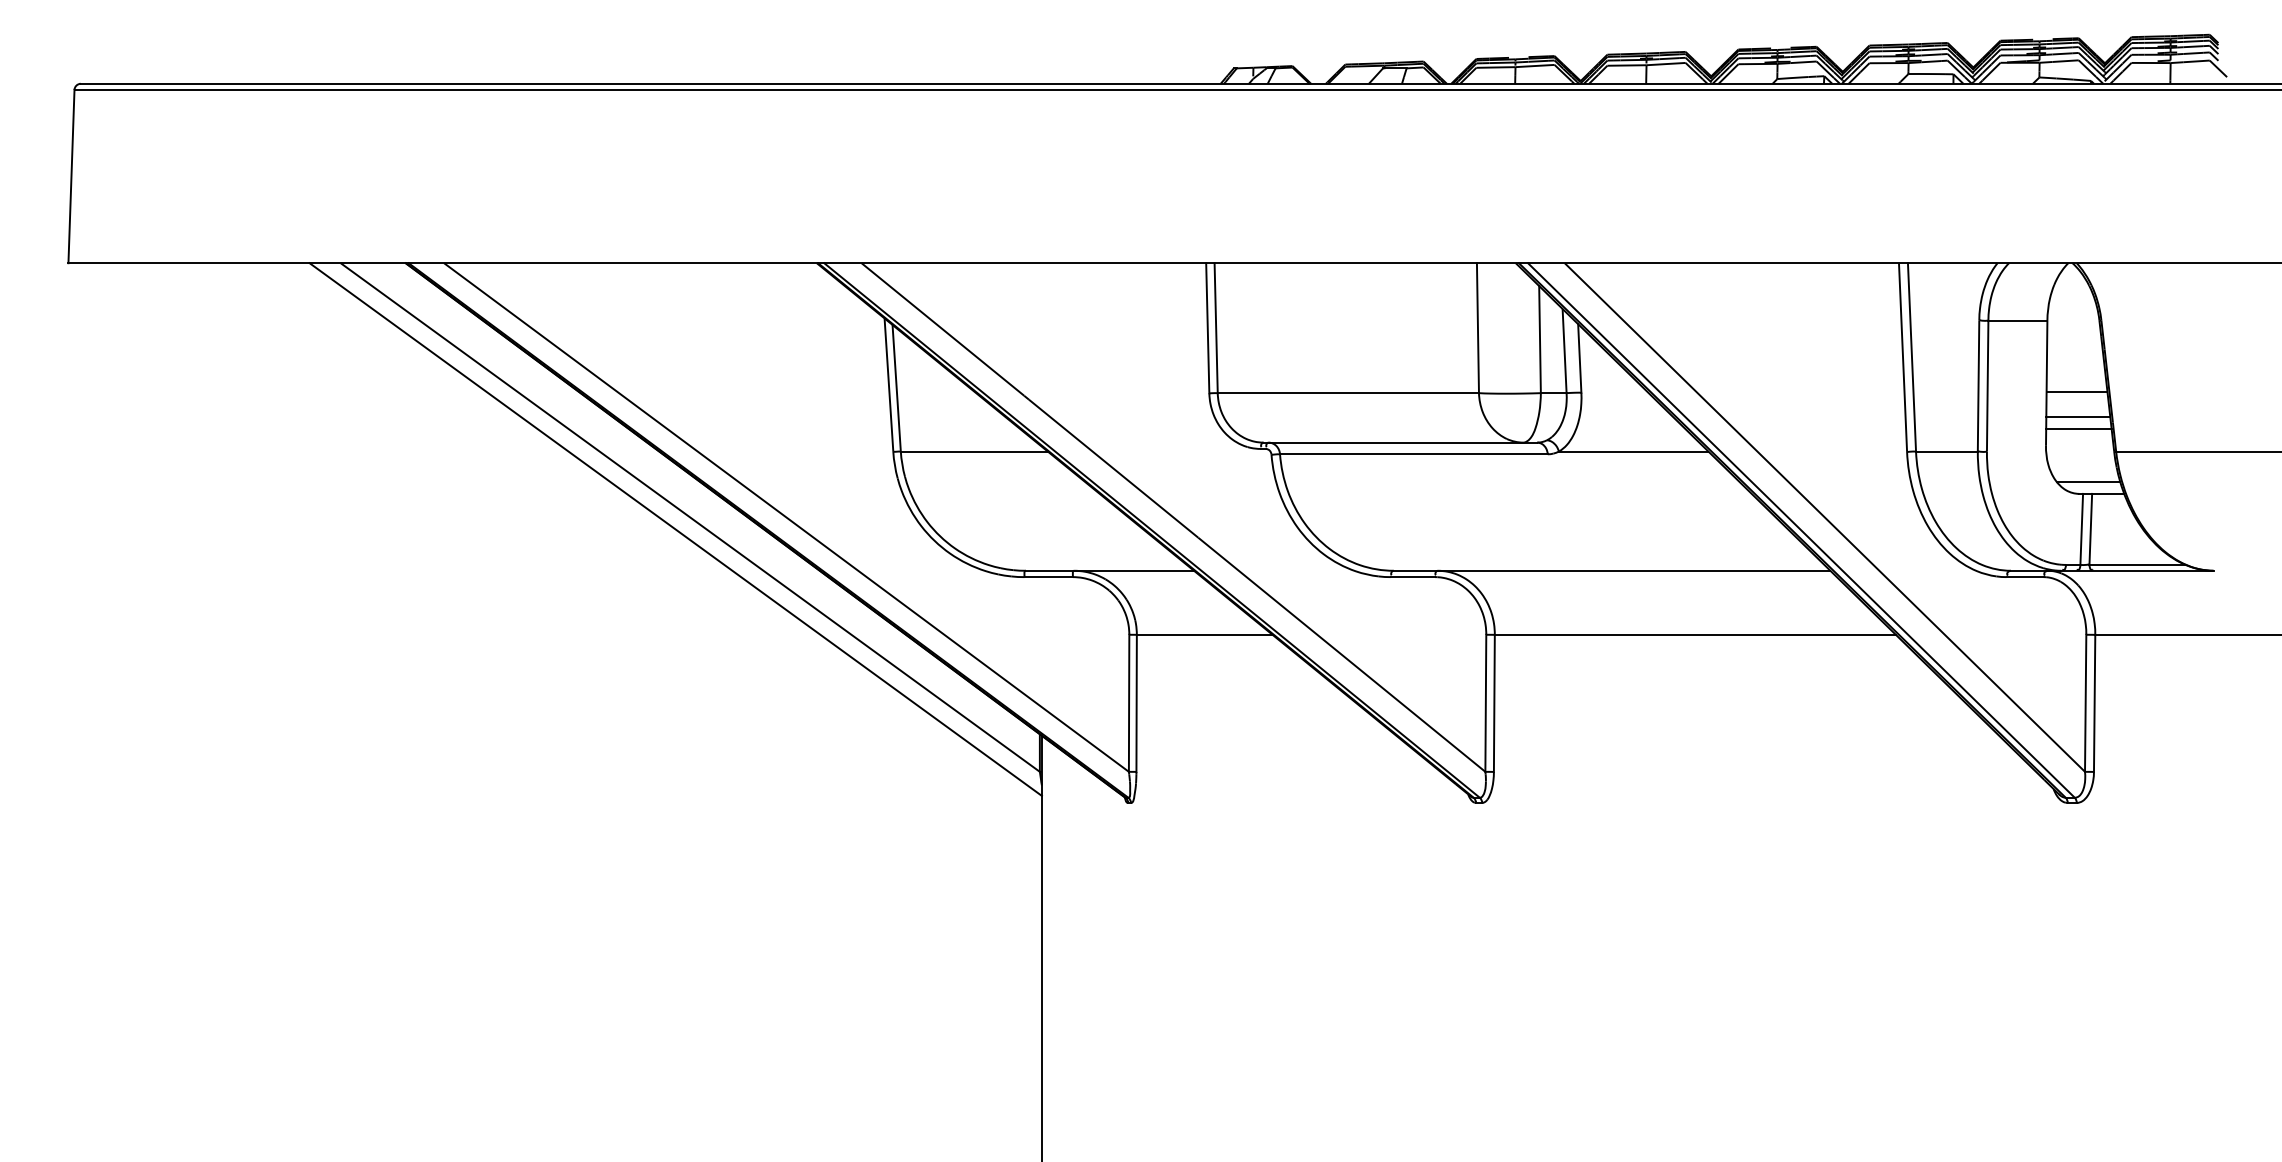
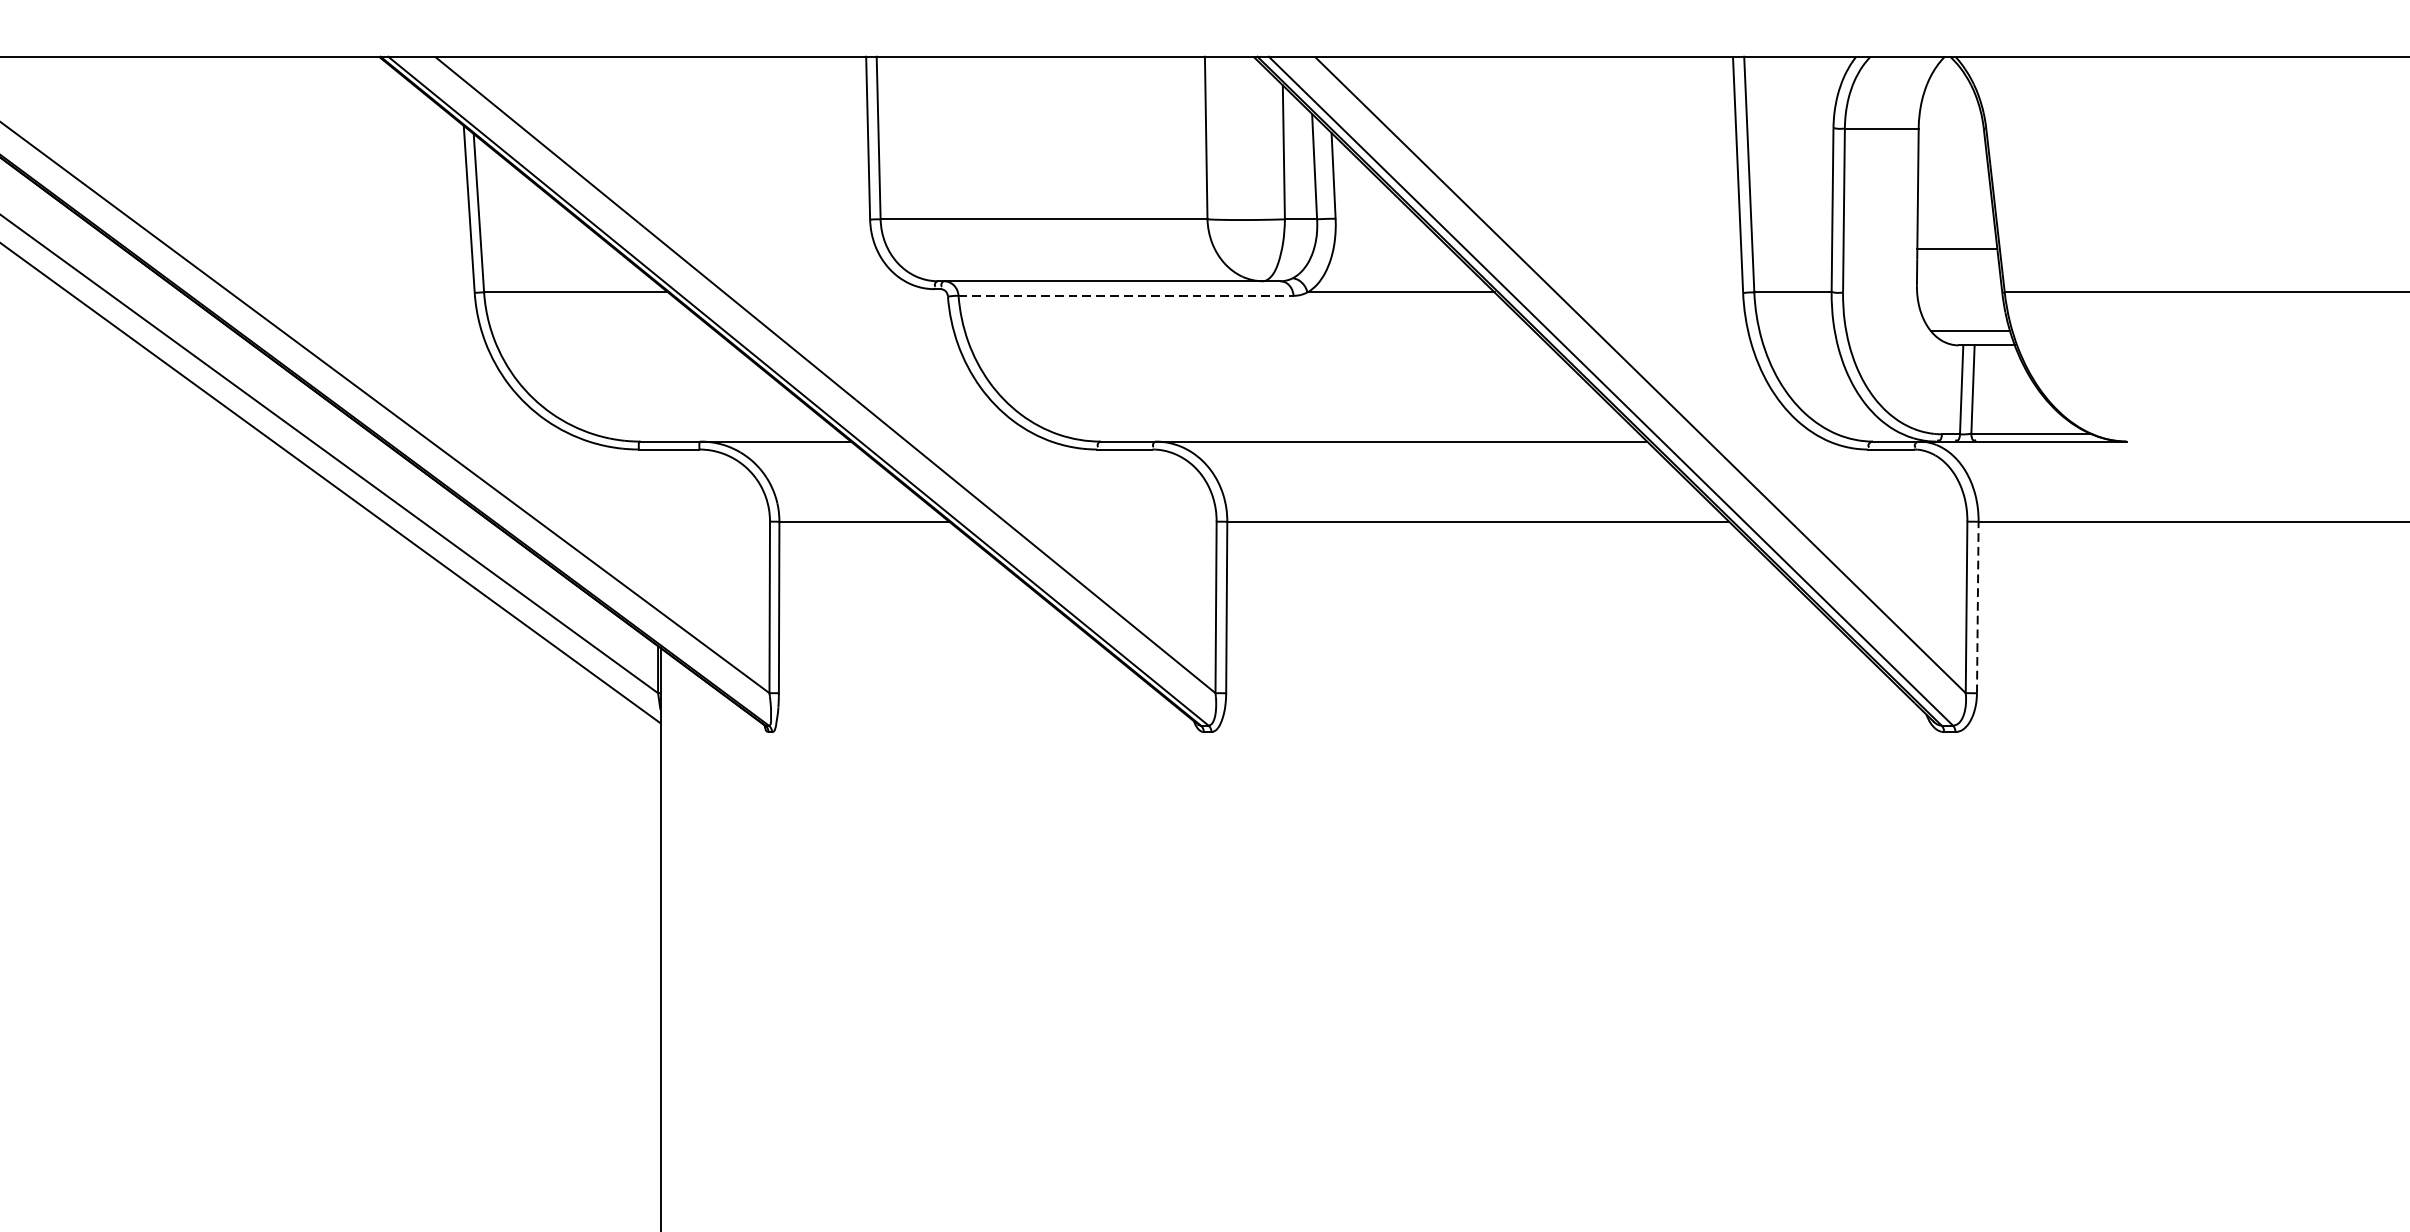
line: (2076, 391) -> (1955, 217), removed
line: (2078, 428) -> (1957, 263), removed
line: (1413, 454) -> (1125, 296), solid -> dashed
line: (2094, 703) -> (1977, 607), solid -> dashed

